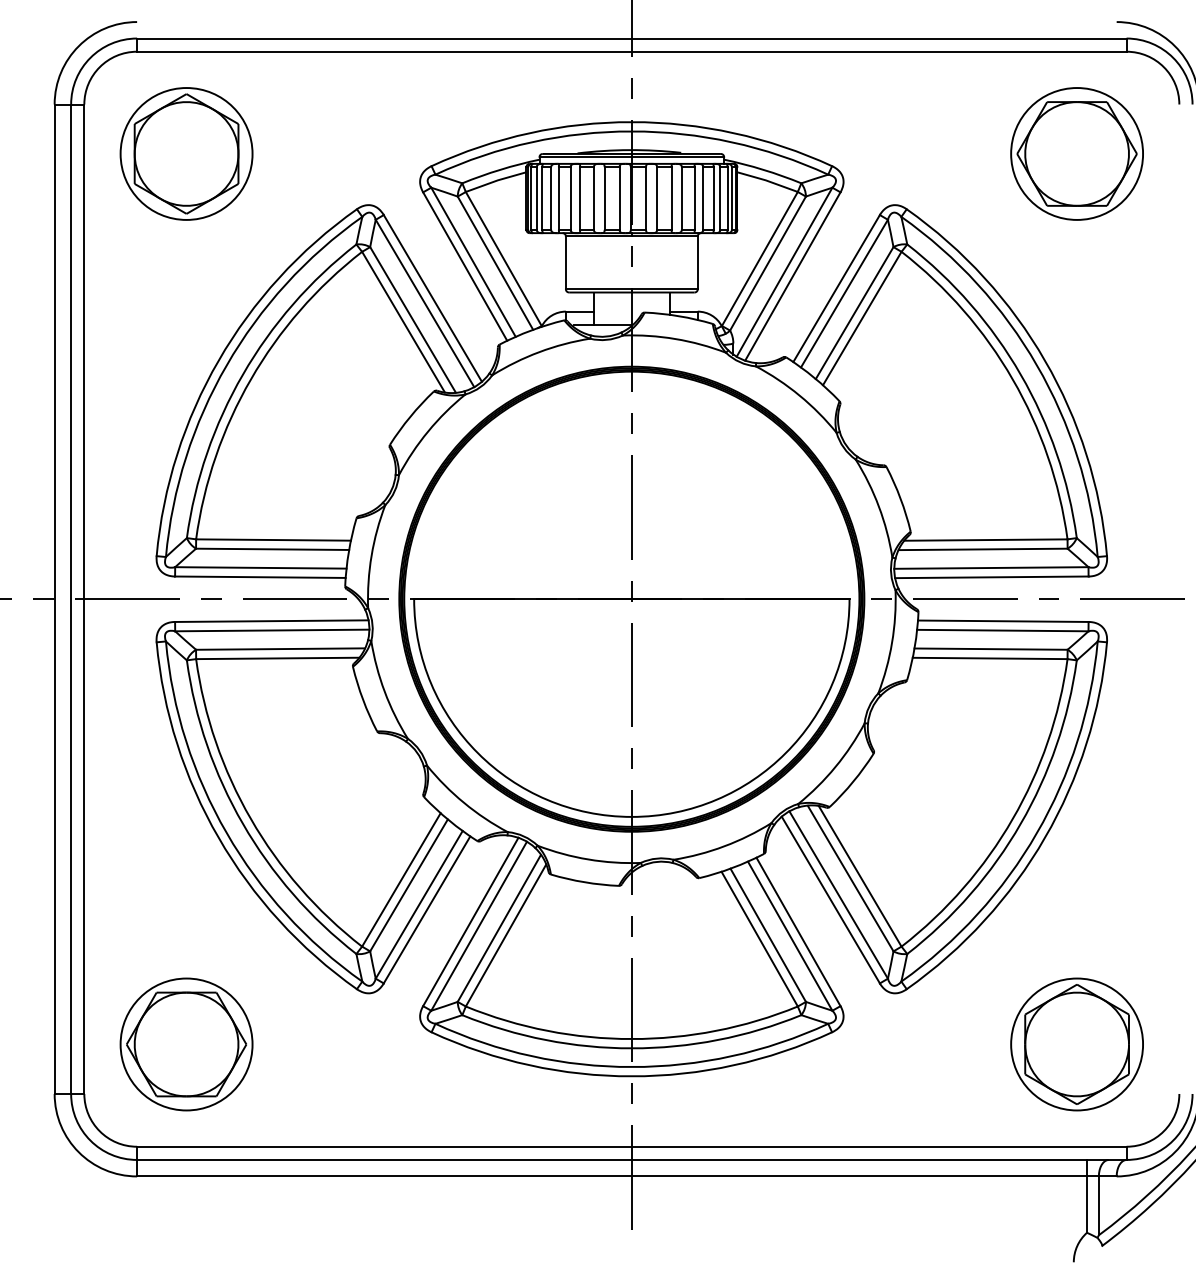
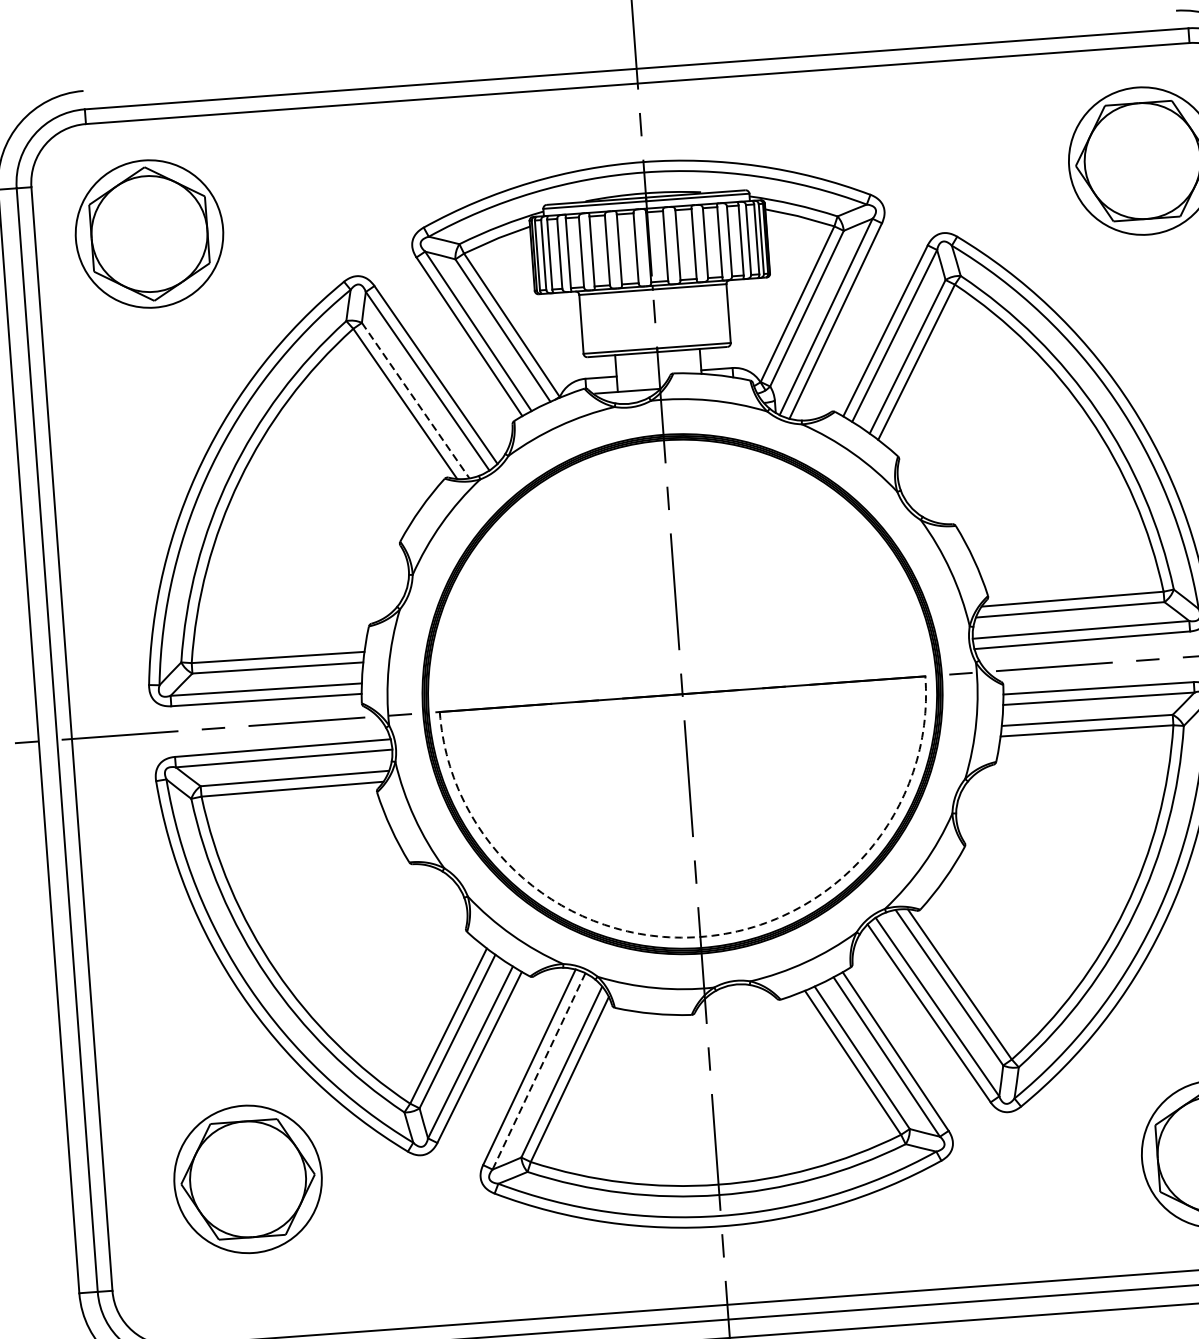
line: (413, 320) -> (416, 401), solid -> dashed
arc: (631, 816) -> (699, 936), solid -> dashed
line: (478, 926) -> (538, 1071), solid -> dashed
part: (186, 1044) -> (247, 1179), moved

